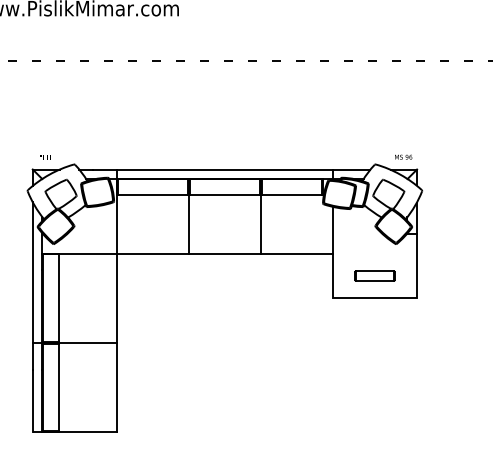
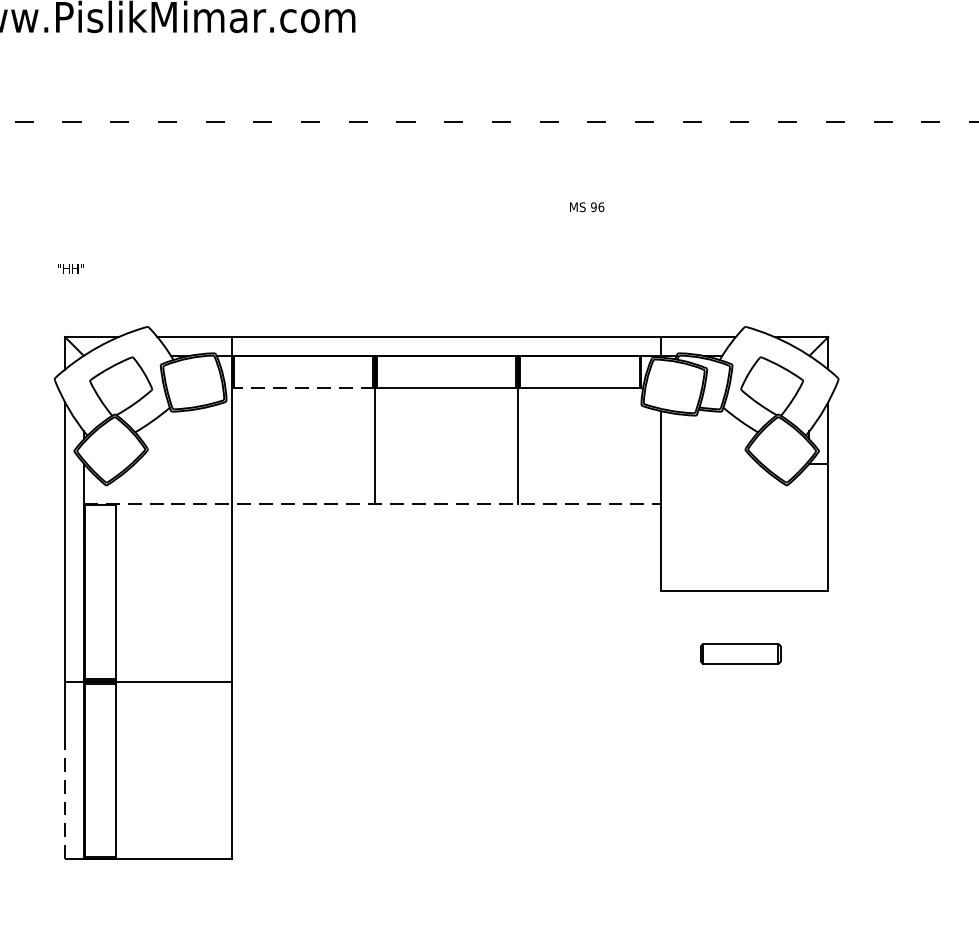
text: (403, 156) -> (586, 205), moved
text: (45, 157) -> (68, 269), moved
line: (152, 195) -> (302, 388), solid -> dashed
line: (188, 253) -> (374, 503), solid -> dashed
part: (374, 275) -> (739, 652), moved
line: (32, 400) -> (64, 795), solid -> dashed

